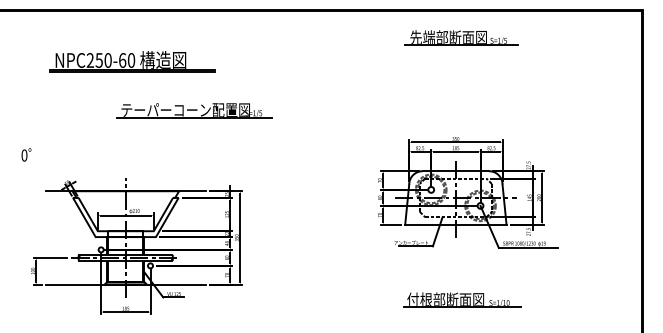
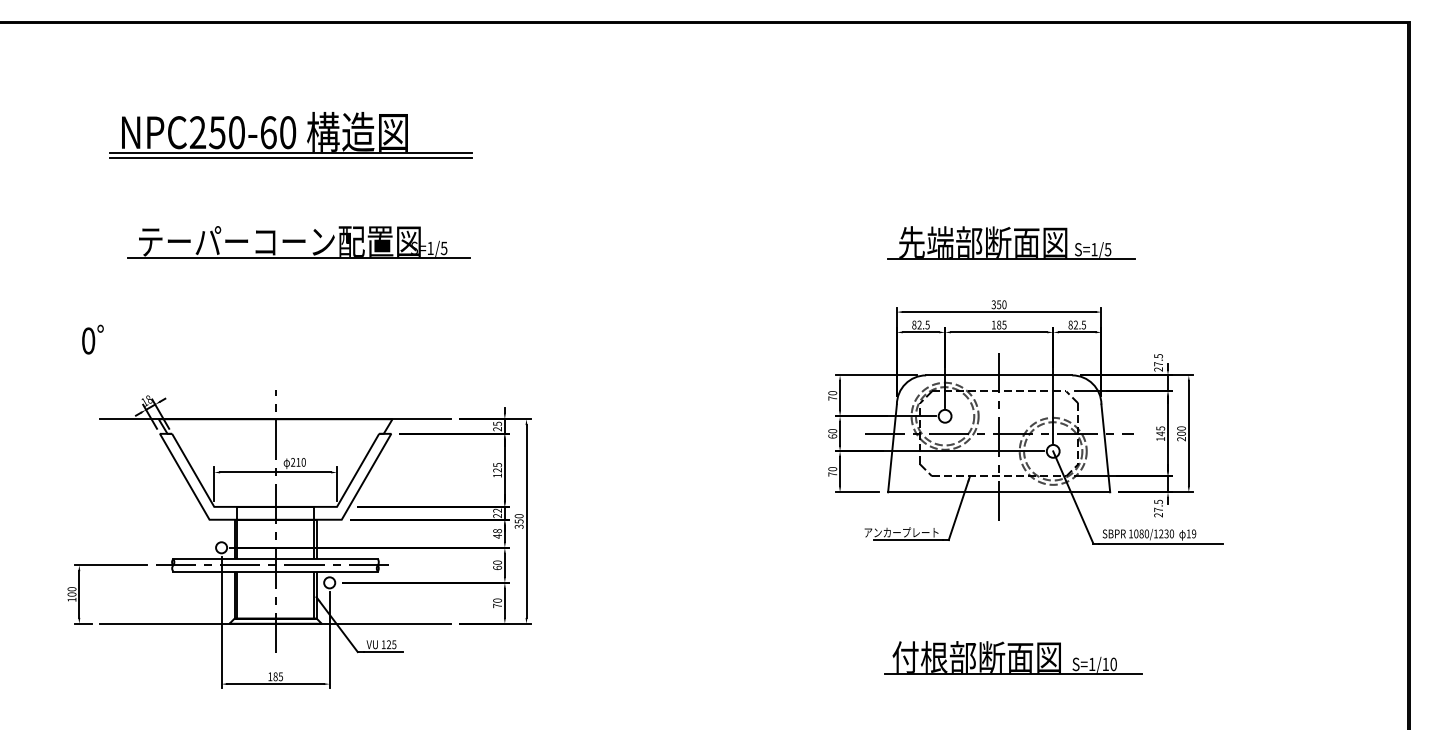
part: (461, 37) -> (1011, 242), moved
part: (194, 110) -> (299, 242), moved
text: (26, 154) -> (92, 338), moved

